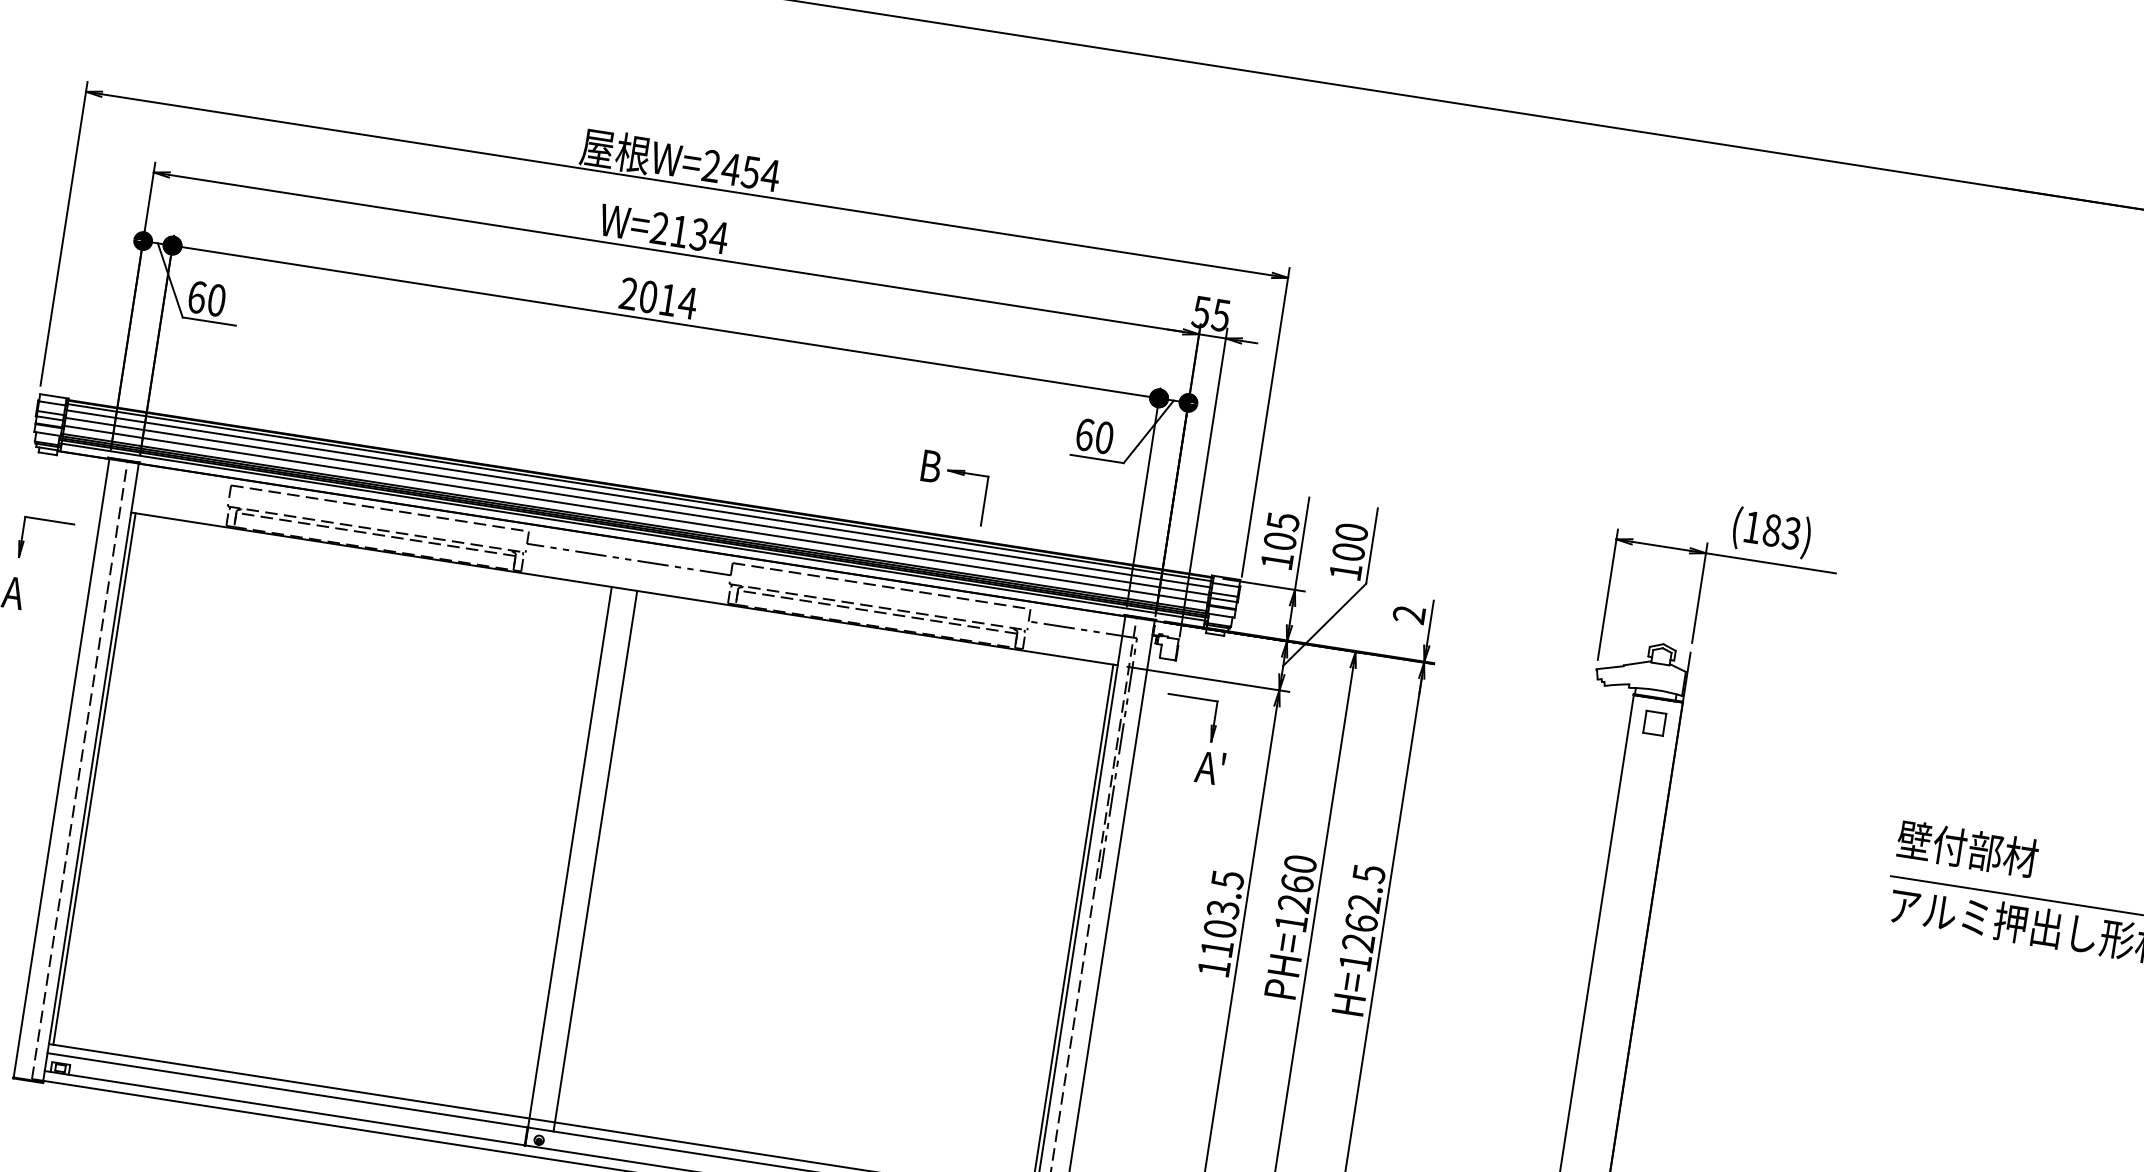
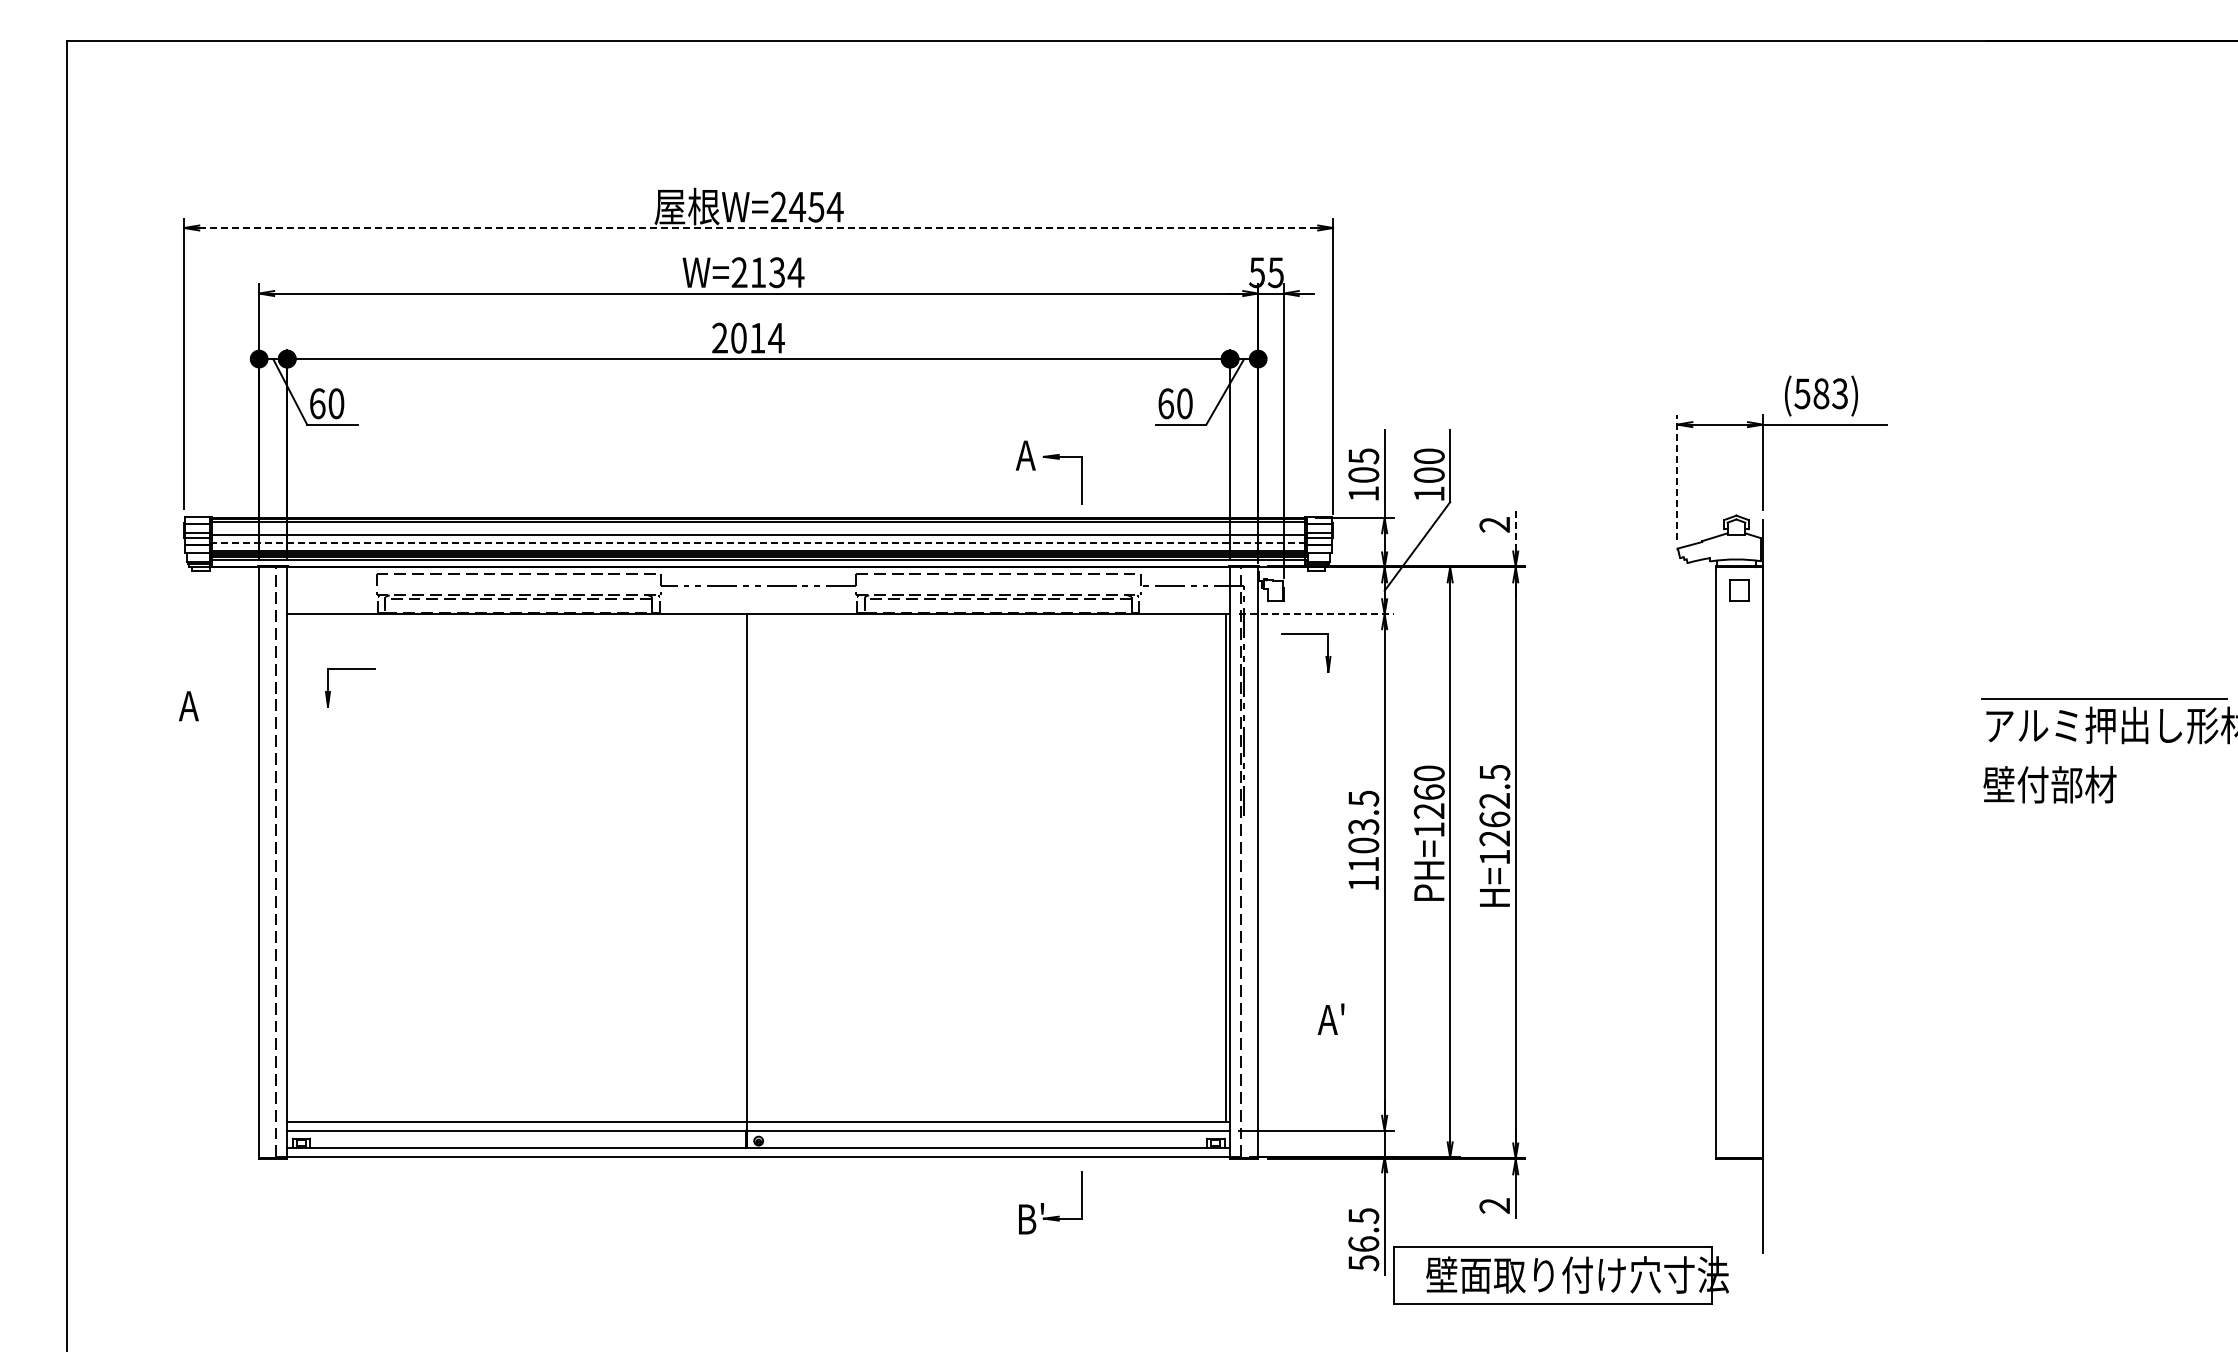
line: (687, 185) -> (759, 228), solid -> dashed
text: (929, 466) -> (1025, 455), B -> A
line: (638, 499) -> (758, 528), removed
line: (636, 514) -> (759, 542), solid -> dashed
part: (48, 521) -> (350, 669), moved
text: (1752, 527) -> (1802, 393), (183) -> (583)
line: (1608, 594) -> (1677, 477), solid -> dashed
line: (1430, 622) -> (1515, 529), solid -> dashed
line: (1209, 679) -> (1317, 614), solid -> dashed
text: (1209, 766) -> (1330, 1018), moved
line: (94, 779) -> (291, 868), removed
text: (1967, 848) -> (2049, 784), moved
line: (595, 861) -> (770, 872), removed

